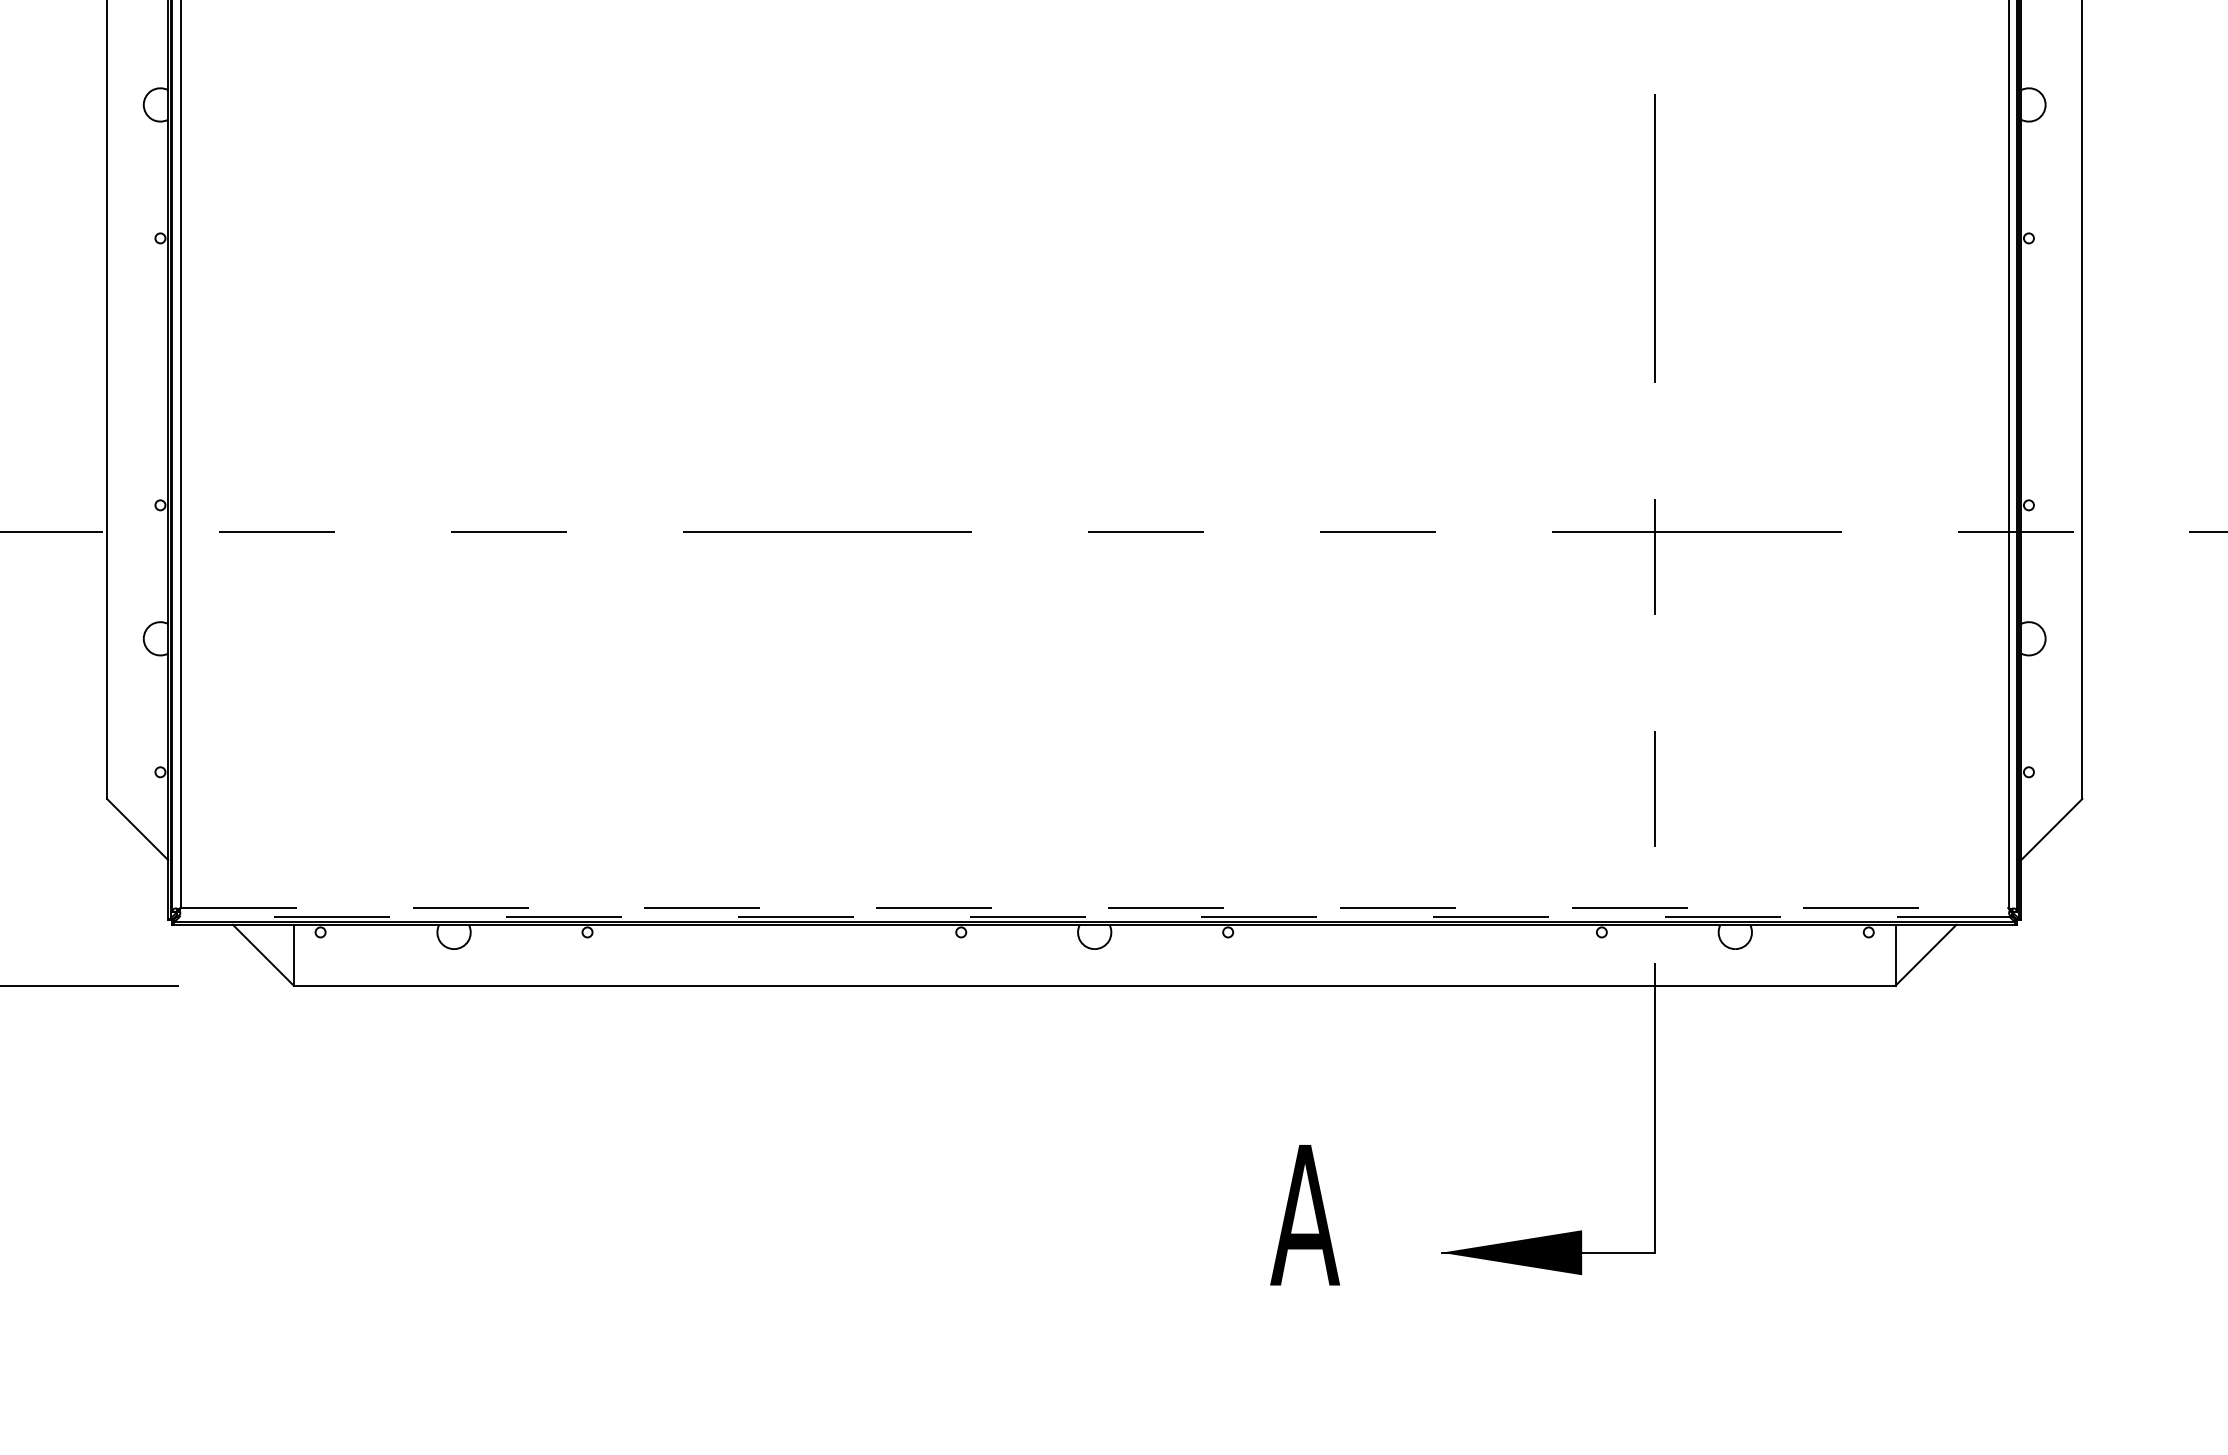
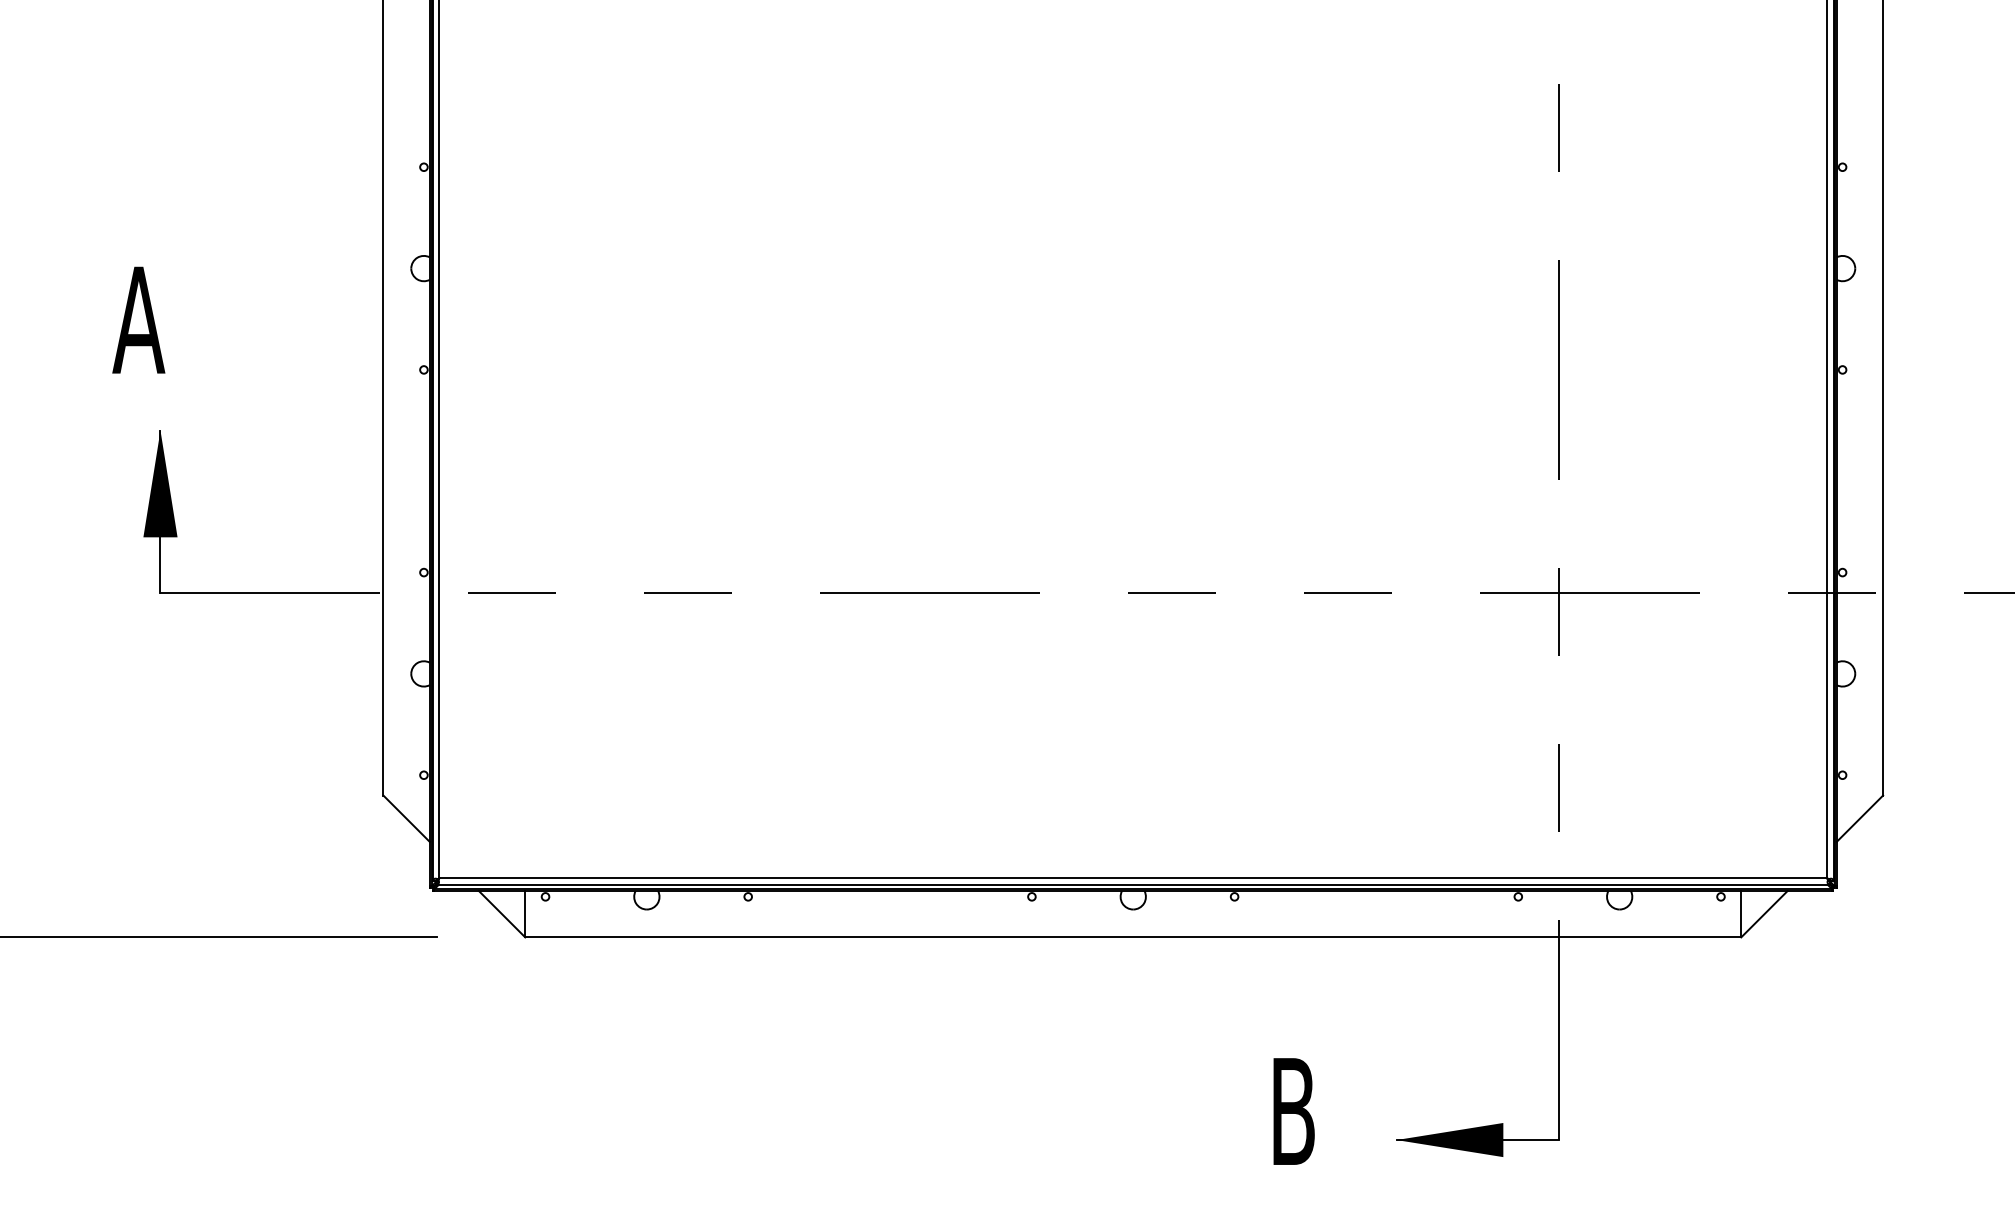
line: (1095, 908) -> (1133, 878), dashed -> solid
line: (1095, 916) -> (1133, 884), dashed -> solid
text: (1304, 1215) -> (1292, 1111), A -> B

